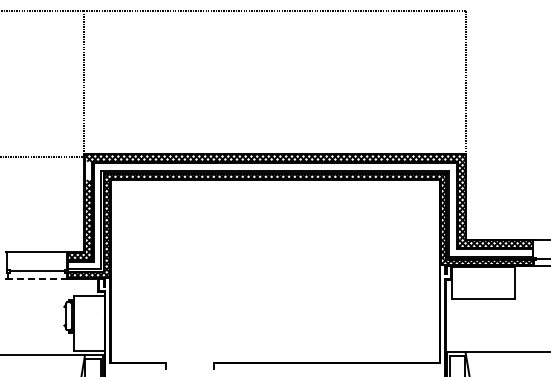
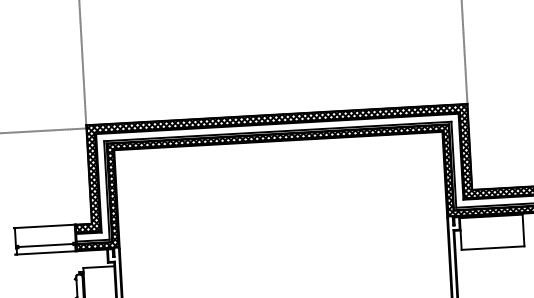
hatch: (88, 170) -> (91, 141), added
line: (37, 278) -> (46, 252), dashed -> solid

